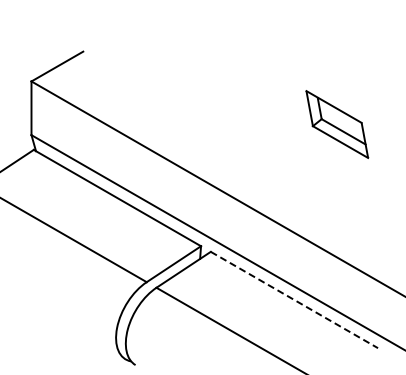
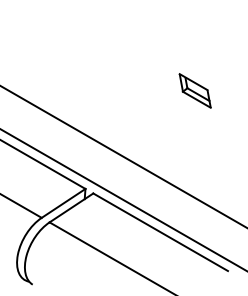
part: (337, 124) -> (195, 90), size x0.62
line: (294, 300) -> (160, 232), dashed -> solid

